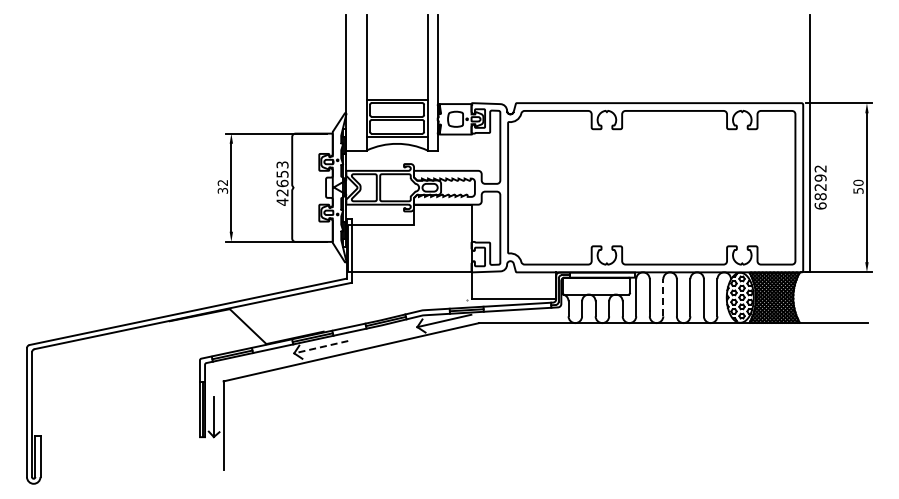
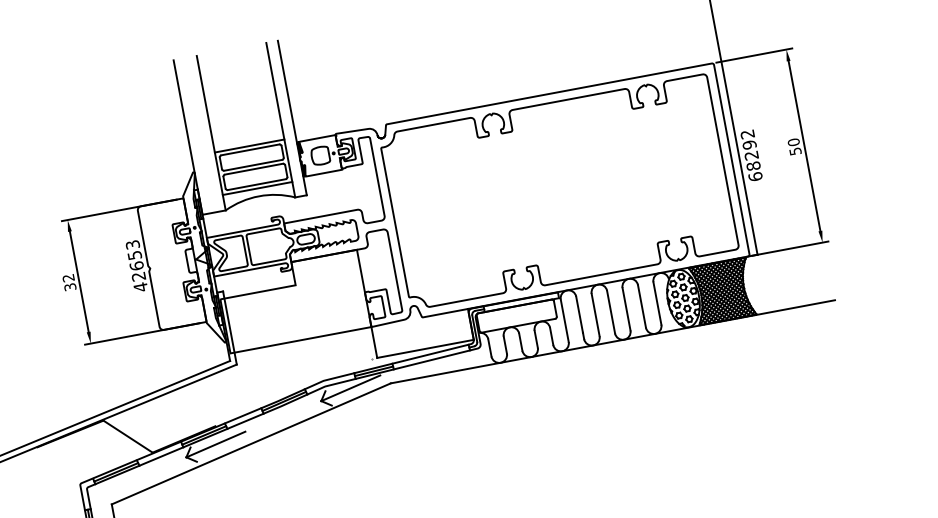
line: (663, 297) -> (595, 314), dashed -> solid
line: (321, 347) -> (216, 444), dashed -> solid

